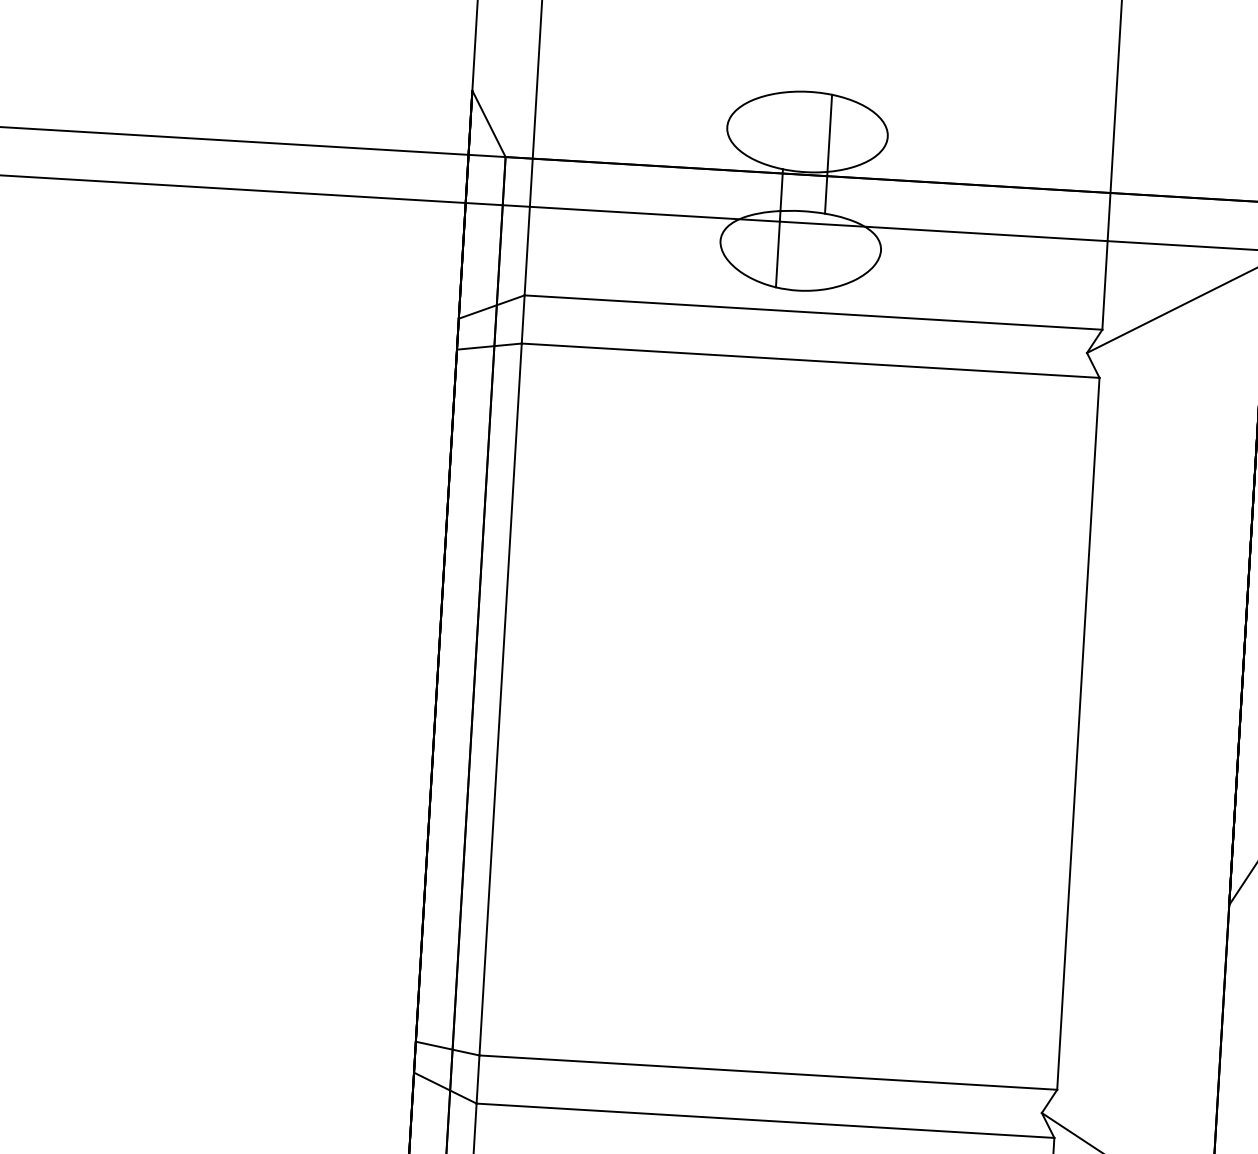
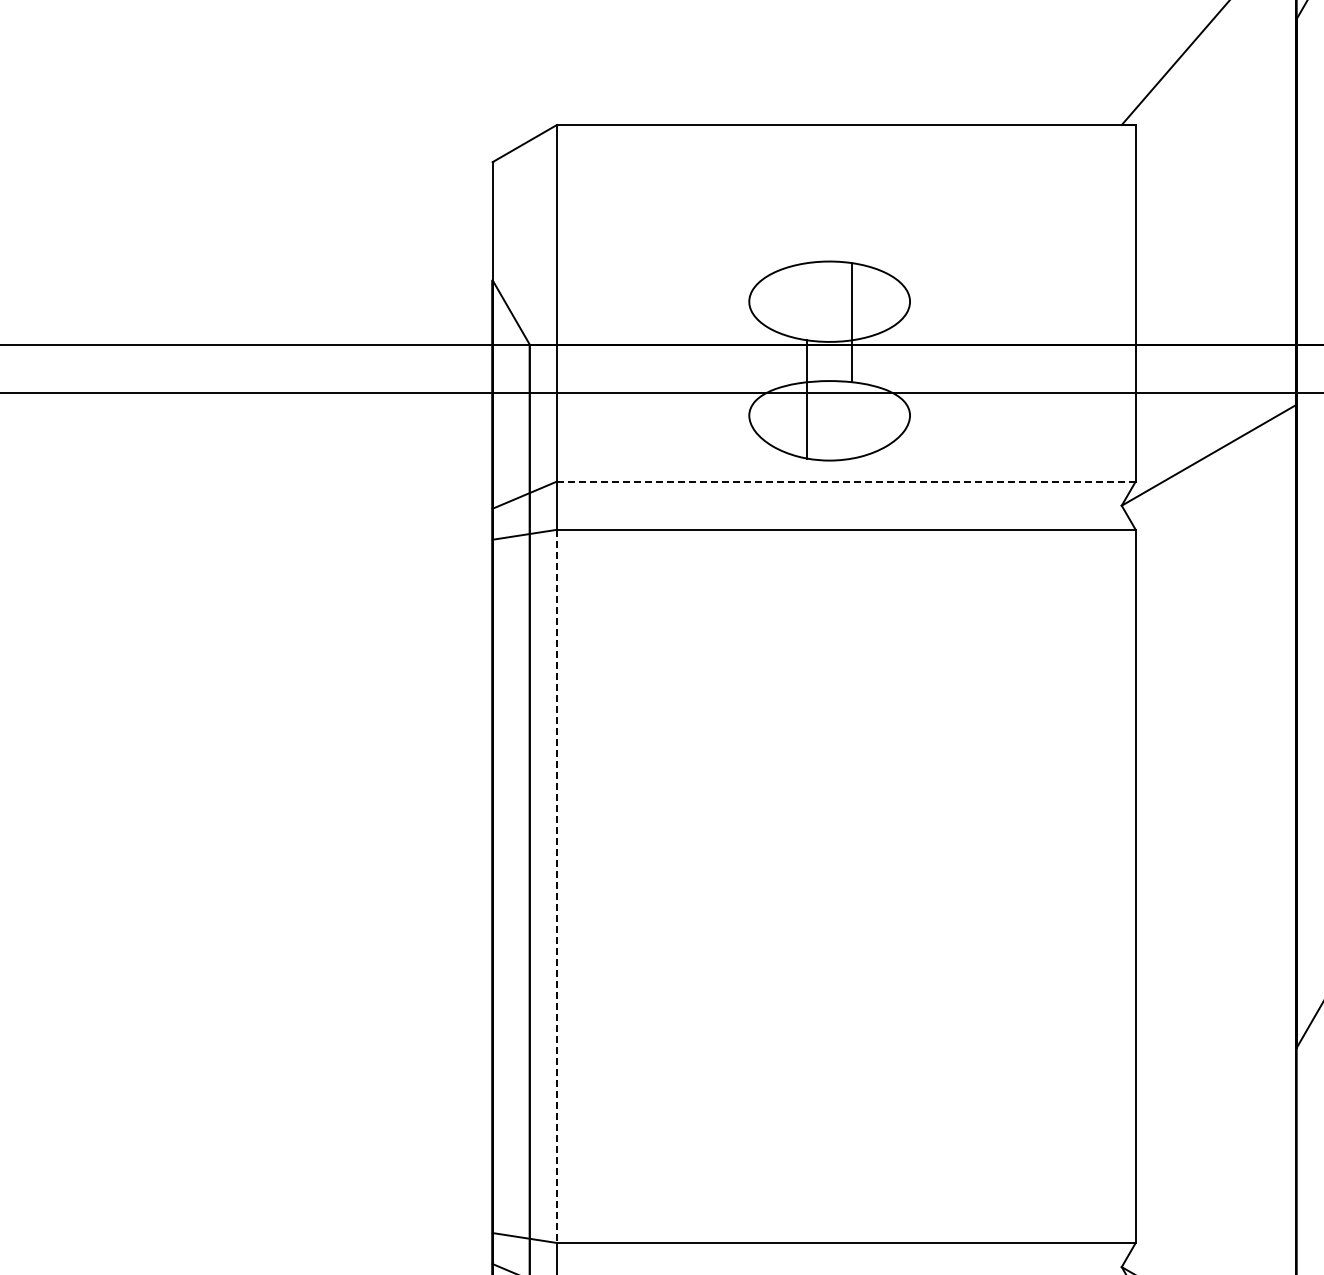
line: (812, 312) -> (845, 481), solid -> dashed
line: (500, 699) -> (556, 886), solid -> dashed

